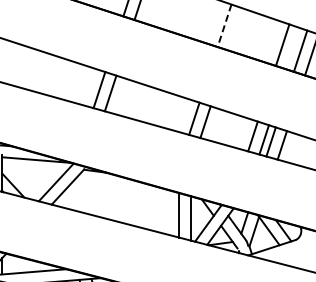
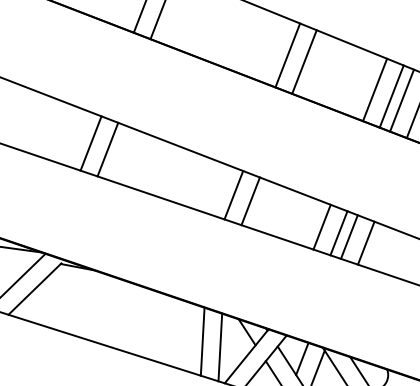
line: (224, 26) -> (287, 56), dashed -> solid
line: (235, 29) -> (304, 62), added
line: (293, 48) -> (391, 95), added

